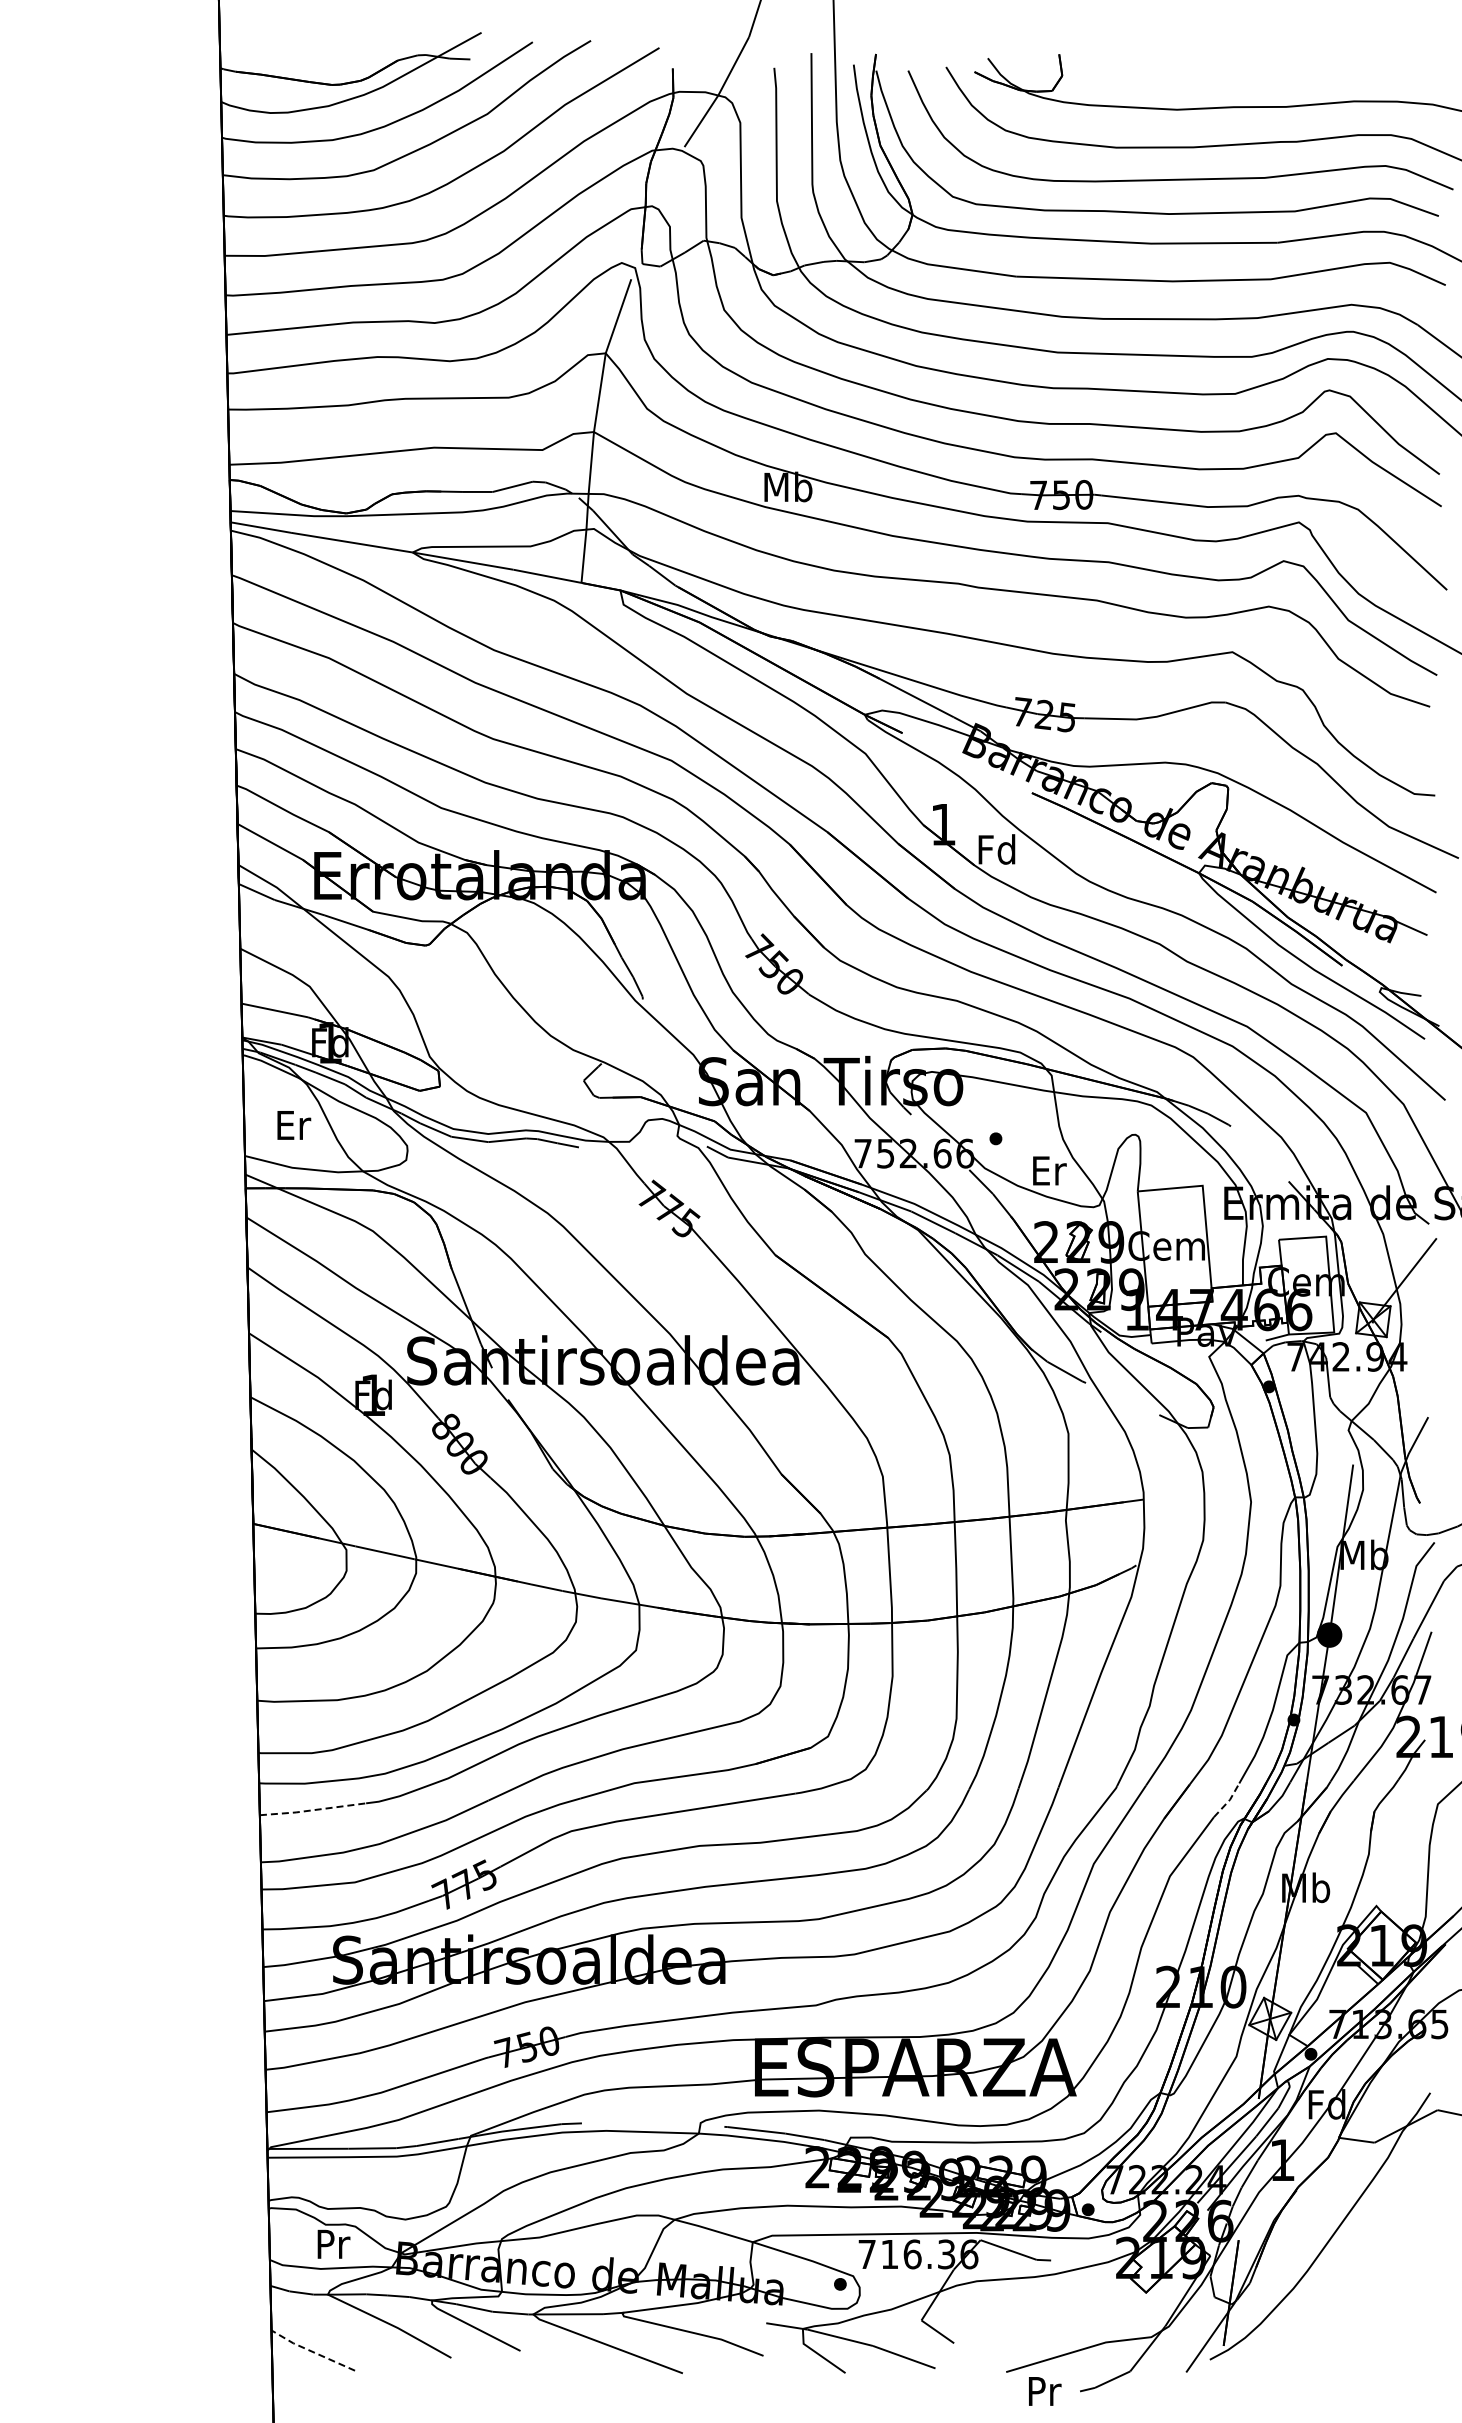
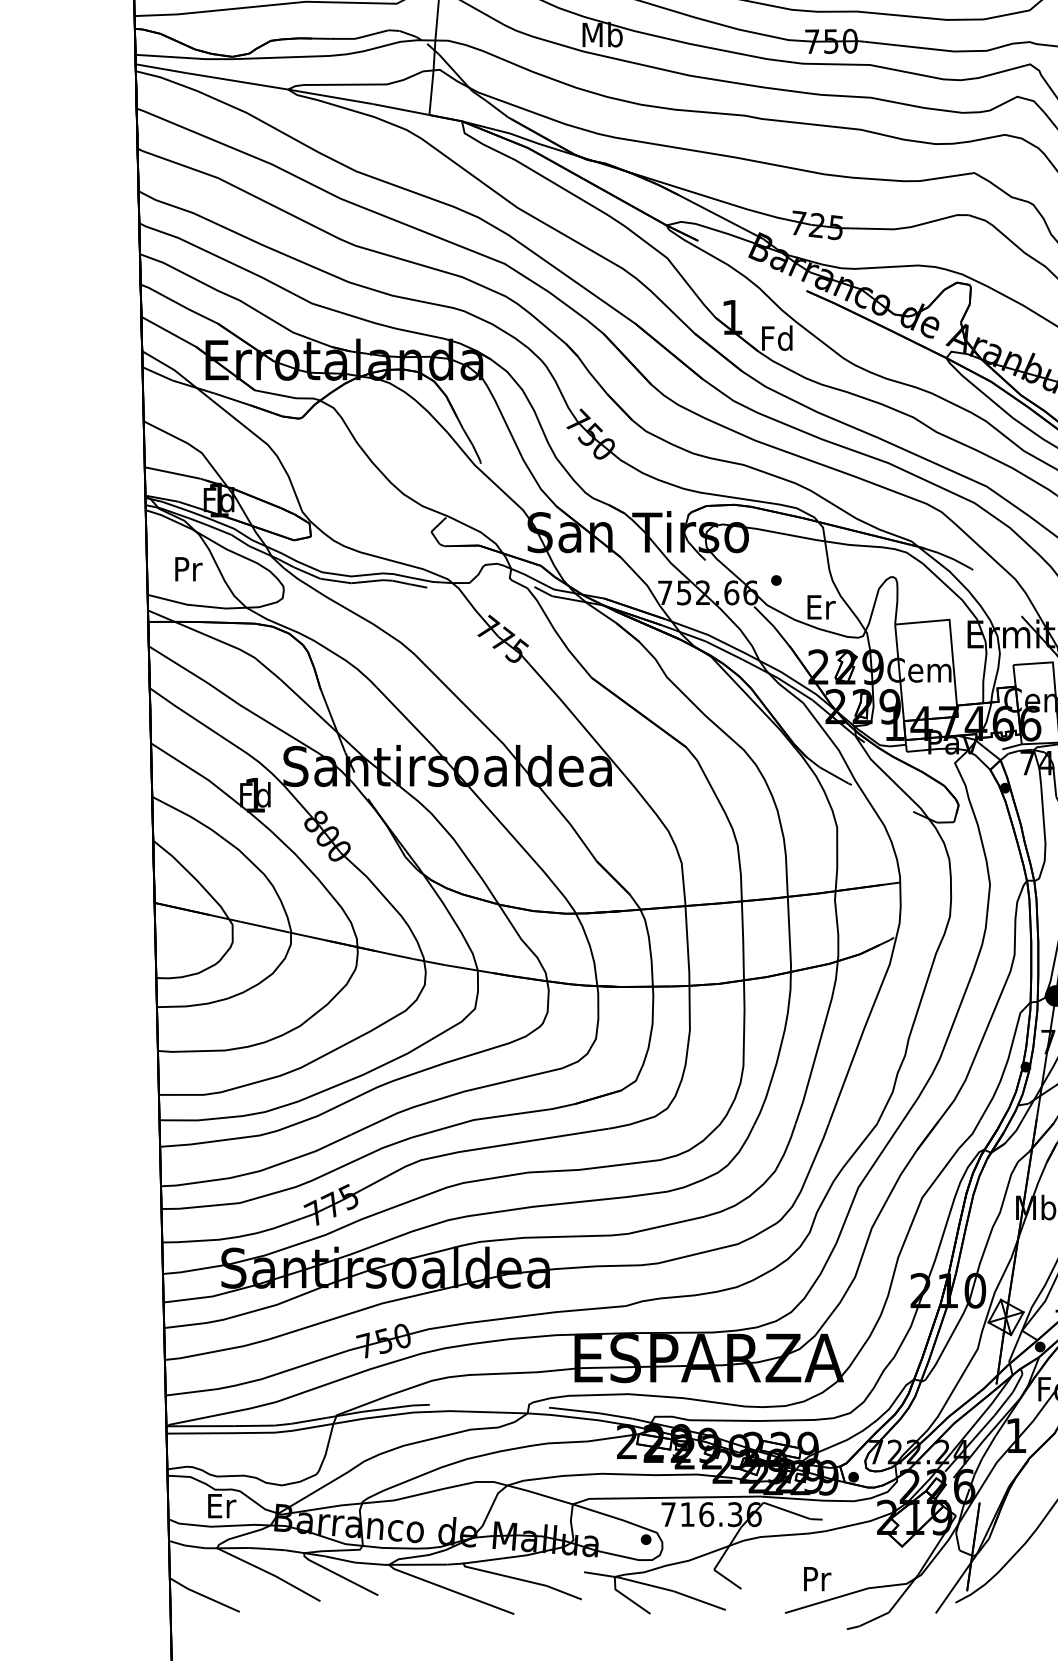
text: (294, 1125) -> (189, 569), Er -> Pr
line: (1228, 1801) -> (971, 1135), dashed -> solid
line: (312, 1810) -> (204, 1142), dashed -> solid
text: (333, 2243) -> (221, 1505), Pr -> Er
line: (311, 2351) -> (203, 1595), dashed -> solid
text: (1045, 2391) -> (817, 1579), moved

